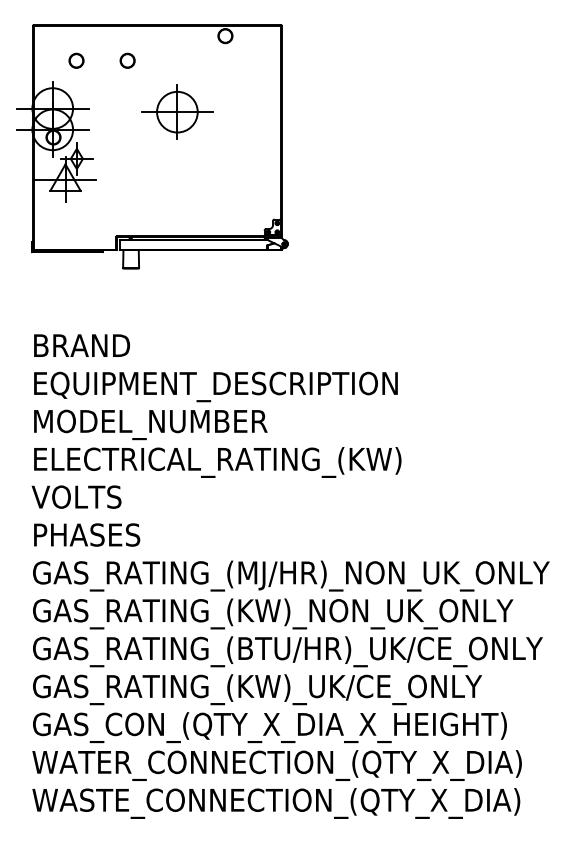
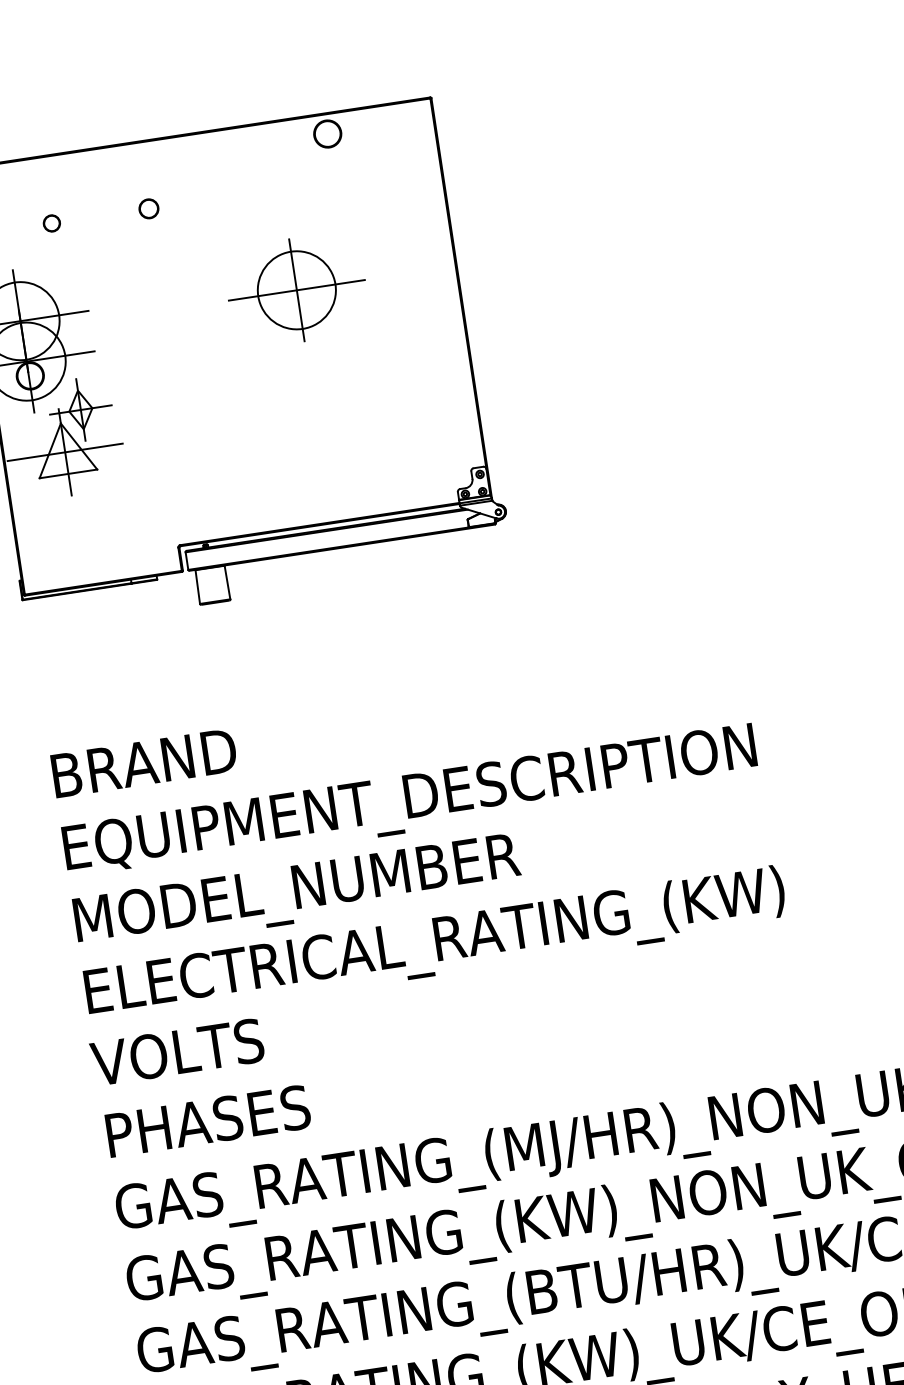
circle: (76, 60) -> (51, 223), size x0.6
circle: (127, 60) -> (148, 208), size x0.7
part: (177, 111) -> (296, 288), moved

